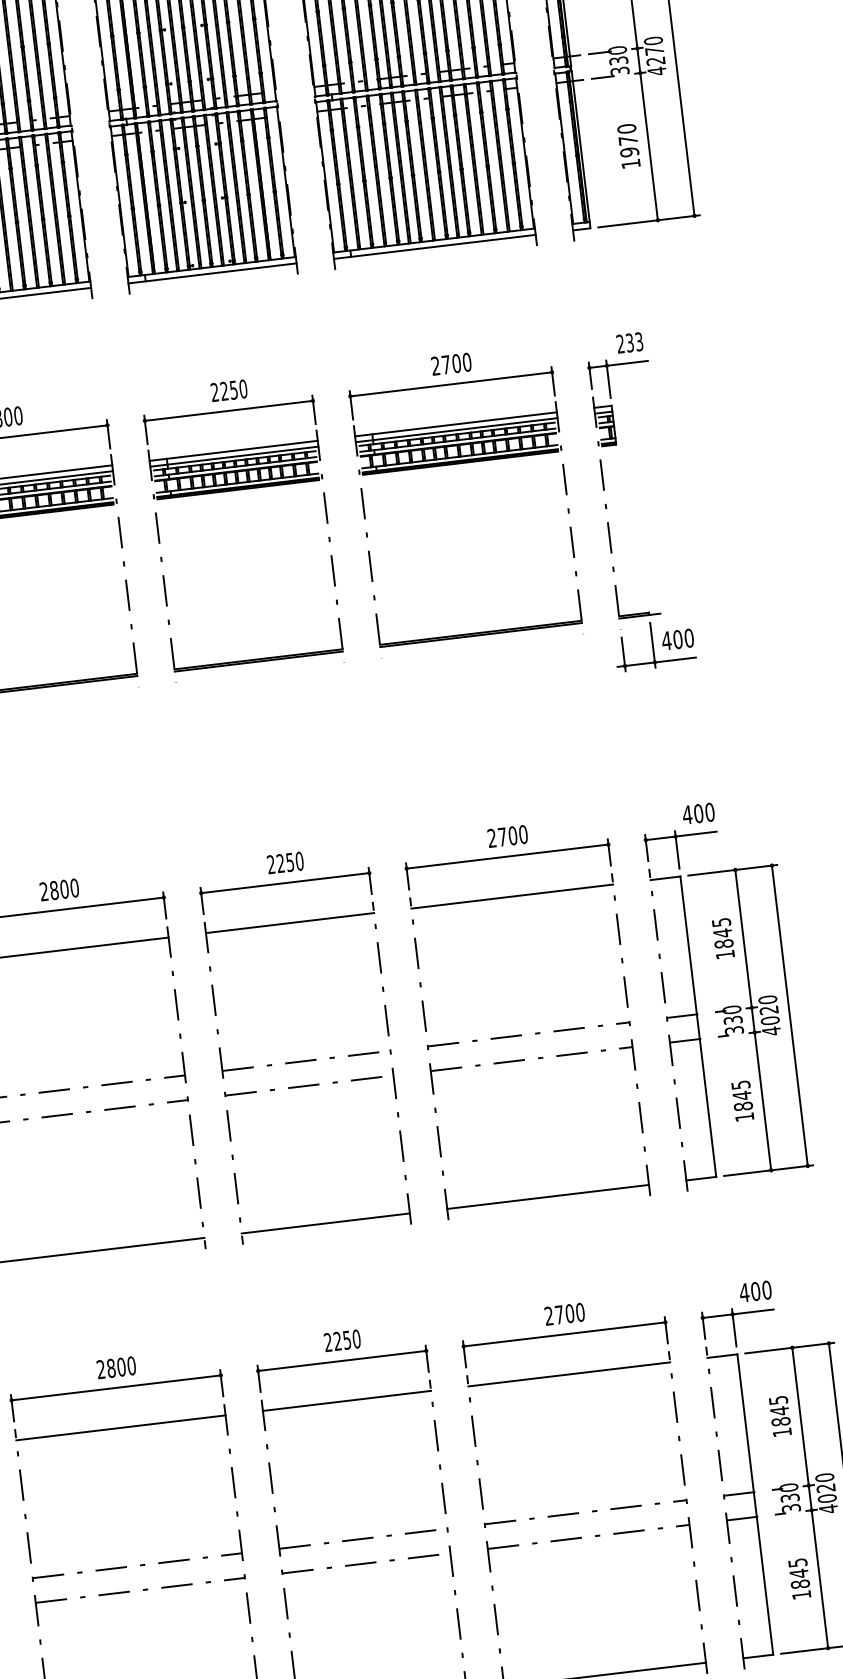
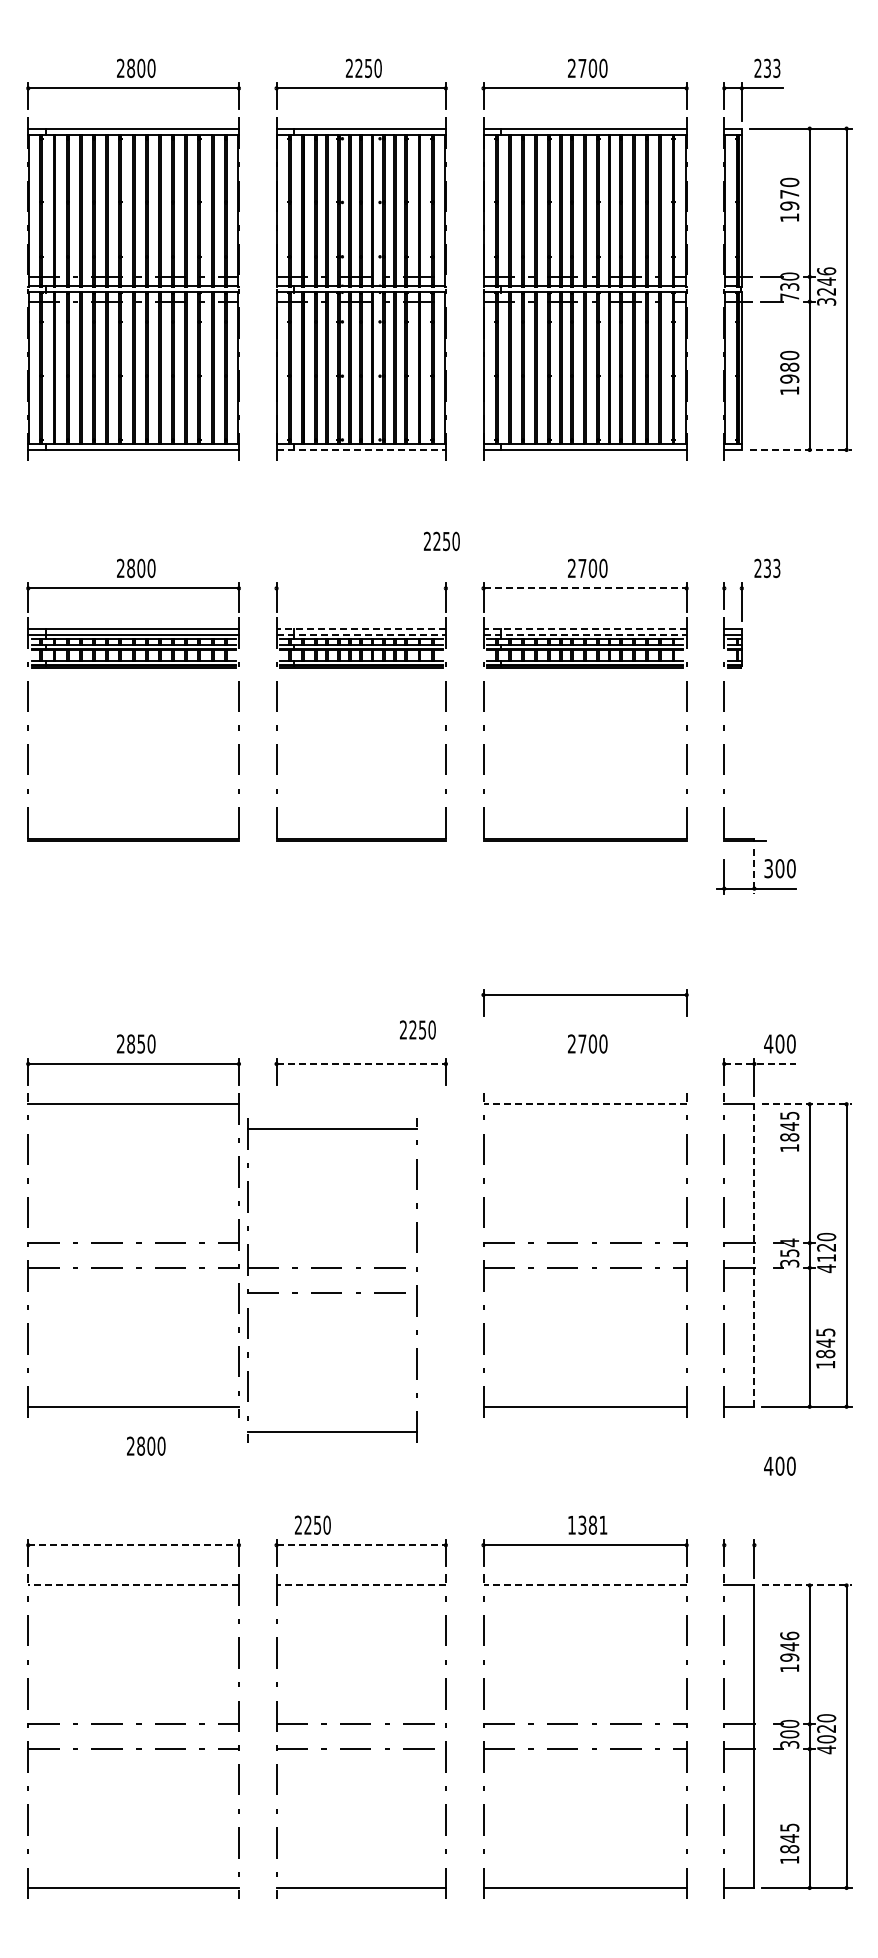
text: (655, 55) -> (826, 286), 4270 -> 3246
text: (619, 71) -> (789, 297), 330 -> 730
text: (627, 139) -> (789, 366), 1970 -> 1980
line: (649, 220) -> (801, 449), solid -> dashed
line: (212, 272) -> (361, 449), solid -> dashed
line: (618, 364) -> (753, 588), removed
line: (451, 384) -> (585, 588), solid -> dashed
text: (228, 390) -> (441, 541), moved
line: (228, 411) -> (360, 588), removed
line: (456, 424) -> (585, 628), solid -> dashed
line: (457, 430) -> (585, 634), solid -> dashed
line: (233, 450) -> (361, 628), solid -> dashed
line: (234, 456) -> (361, 634), solid -> dashed
text: (666, 640) -> (768, 868), 400 -> 300
line: (652, 645) -> (754, 871), solid -> dashed
line: (681, 835) -> (760, 1063), solid -> dashed
part: (507, 857) -> (584, 995), moved
text: (285, 862) -> (417, 1029), moved
line: (733, 870) -> (807, 1104), solid -> dashed
line: (285, 882) -> (361, 1063), solid -> dashed
text: (64, 888) -> (141, 1043), 2800 -> 2850
line: (512, 896) -> (585, 1104), solid -> dashed
text: (723, 938) -> (789, 1131), moved
text: (732, 1014) -> (789, 1247), 330 -> 354
text: (770, 1021) -> (826, 1258), 4020 -> 4120
line: (698, 1026) -> (754, 1255), solid -> dashed
part: (306, 1061) -> (332, 1268), moved
text: (742, 1101) -> (825, 1348), moved
text: (755, 1290) -> (779, 1465), moved
text: (564, 1313) -> (587, 1524), 2700 -> 1381
line: (737, 1314) -> (759, 1545), removed
text: (342, 1340) -> (312, 1524), moved
line: (790, 1348) -> (807, 1585), solid -> dashed
line: (342, 1361) -> (361, 1545), solid -> dashed
text: (116, 1366) -> (146, 1445), moved
line: (569, 1374) -> (585, 1585), solid -> dashed
line: (117, 1388) -> (134, 1545), solid -> dashed
line: (347, 1400) -> (361, 1585), solid -> dashed
text: (779, 1410) -> (789, 1646), 1845 -> 1946
line: (120, 1427) -> (133, 1585), solid -> dashed
text: (789, 1498) -> (789, 1734), 330 -> 300
text: (799, 1578) -> (789, 1843), moved

